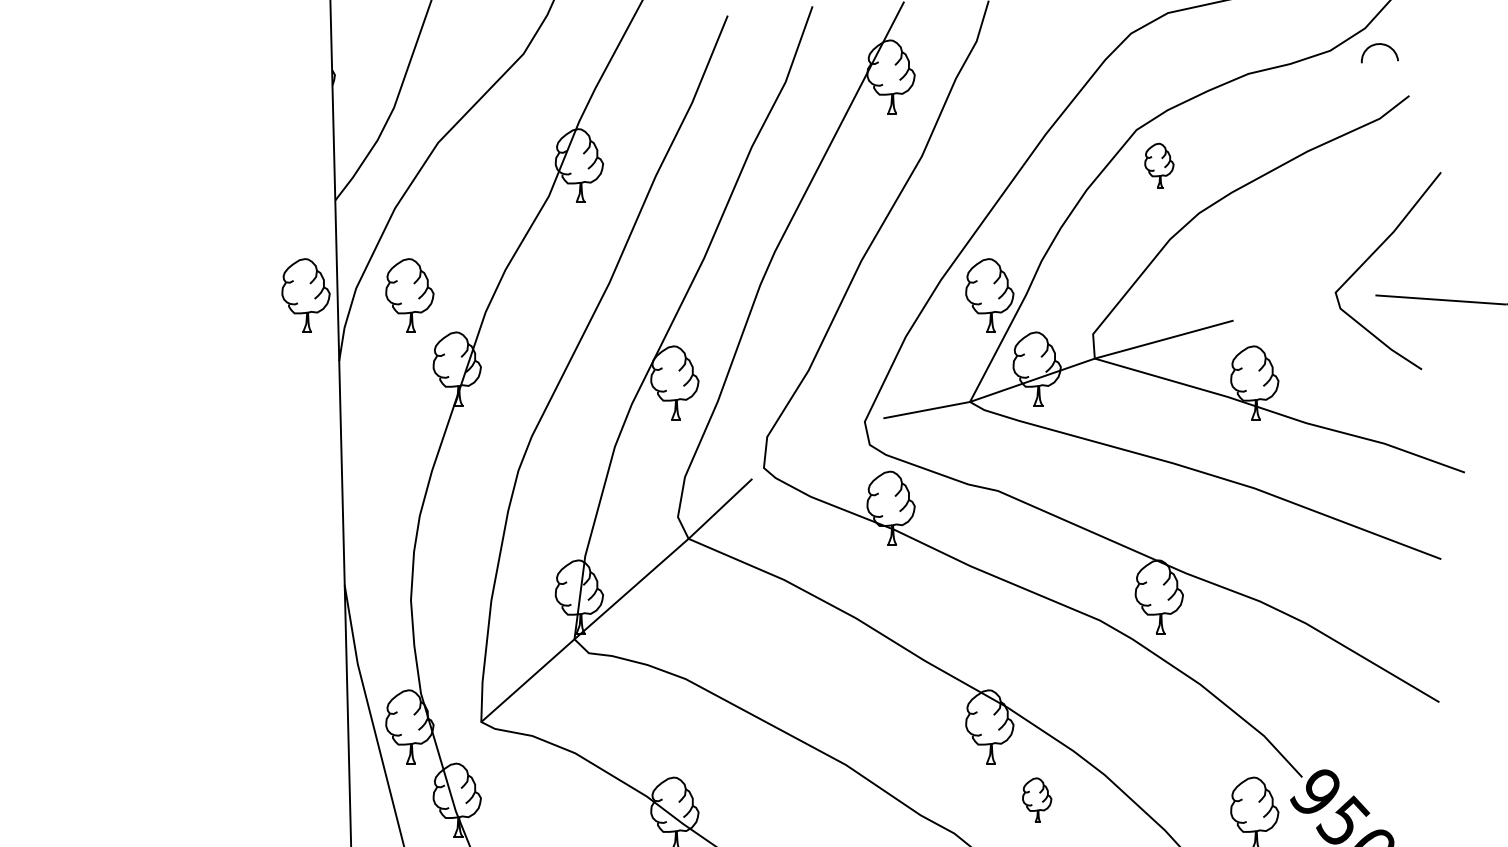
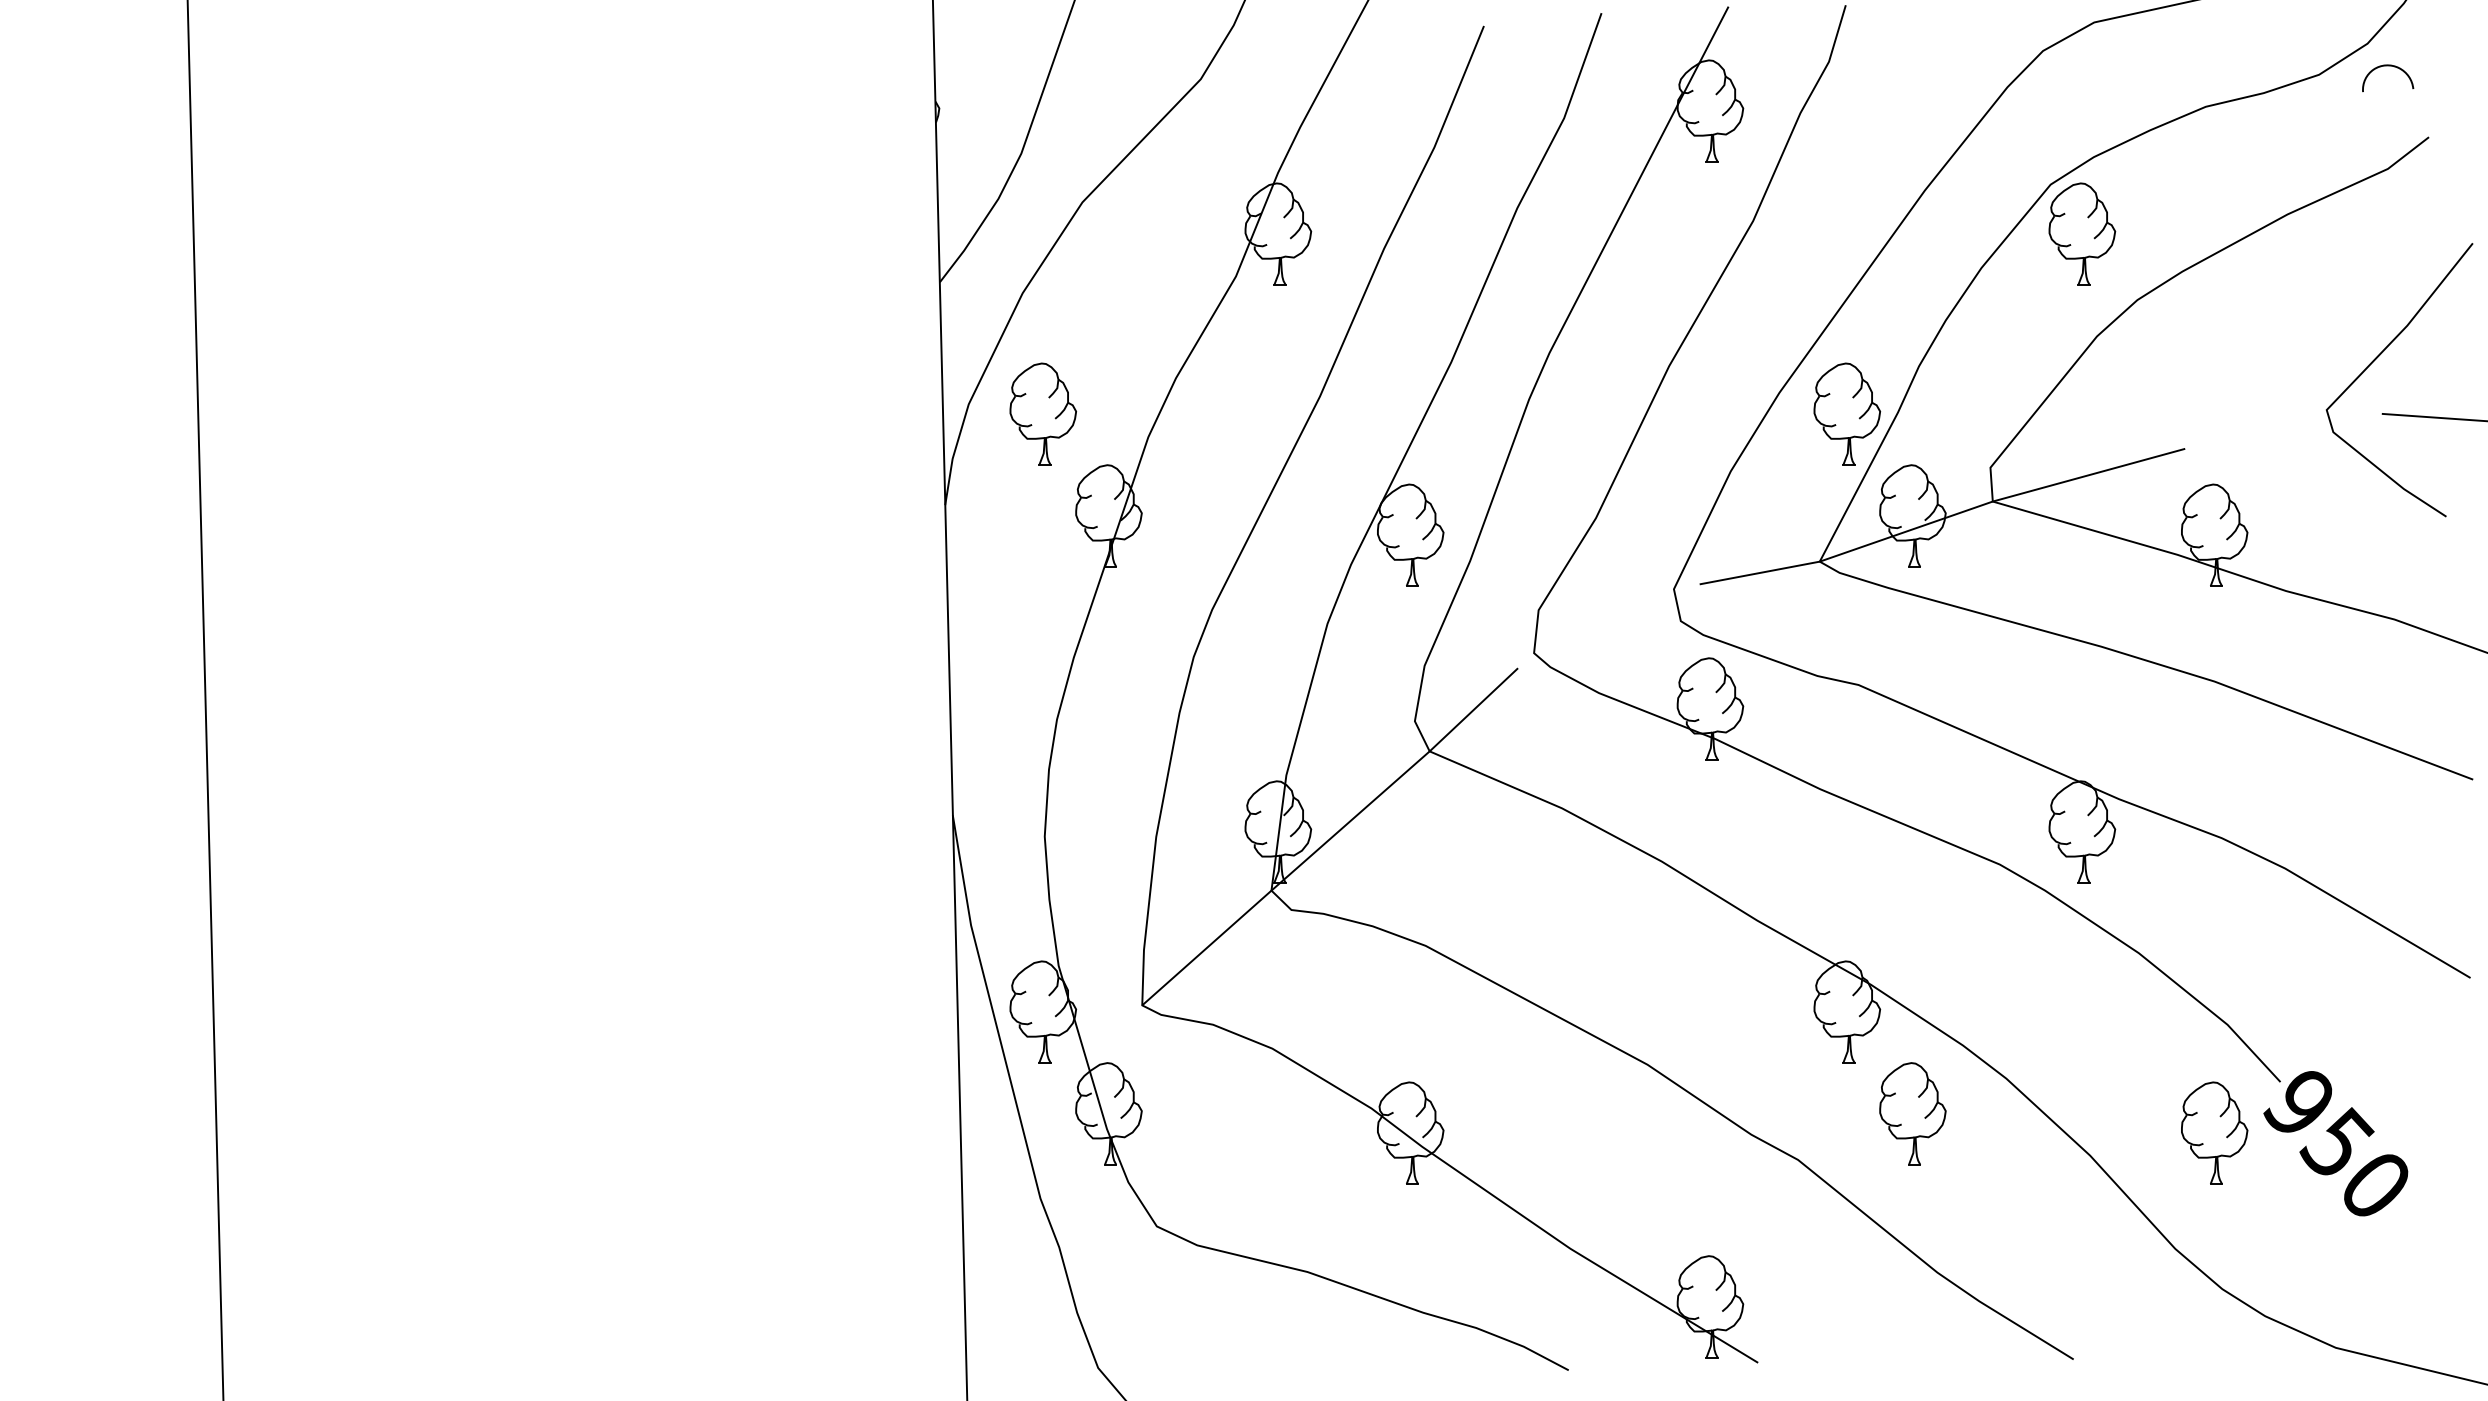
part: (1159, 165) -> (2082, 233), size x1.67
part: (305, 295) -> (898, 413), removed
part: (1036, 800) -> (1912, 1113), size x1.67

